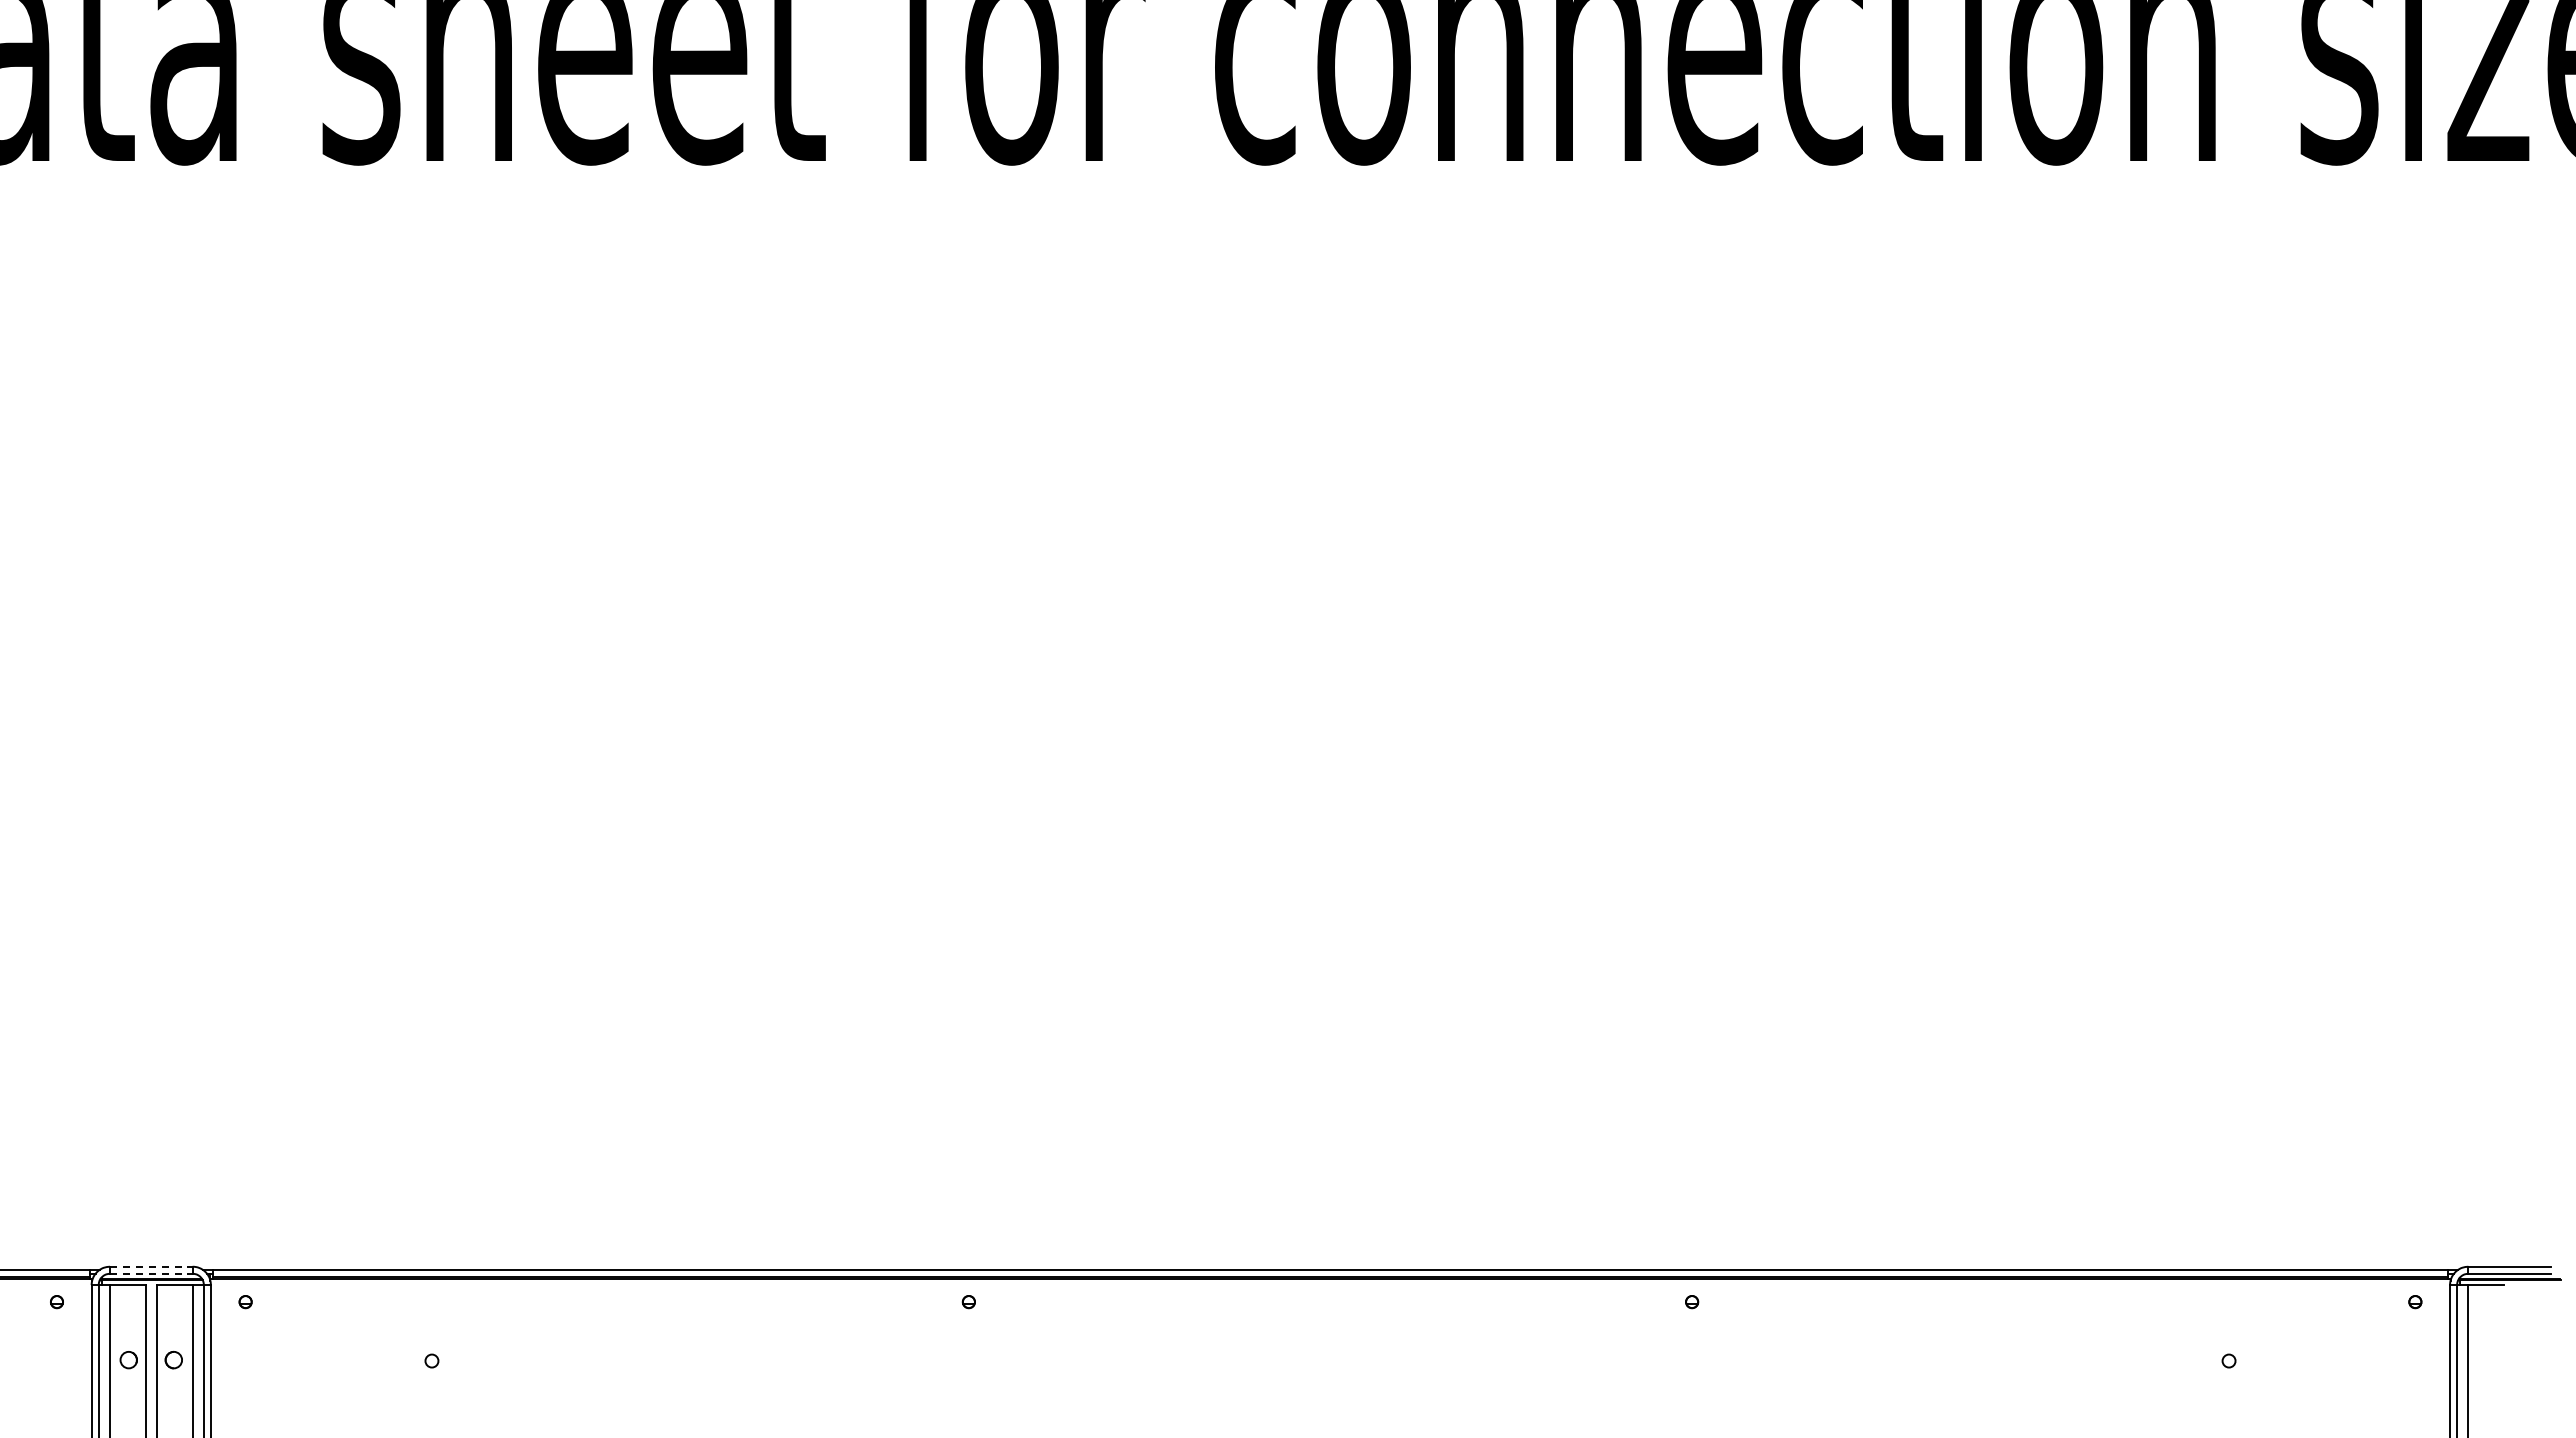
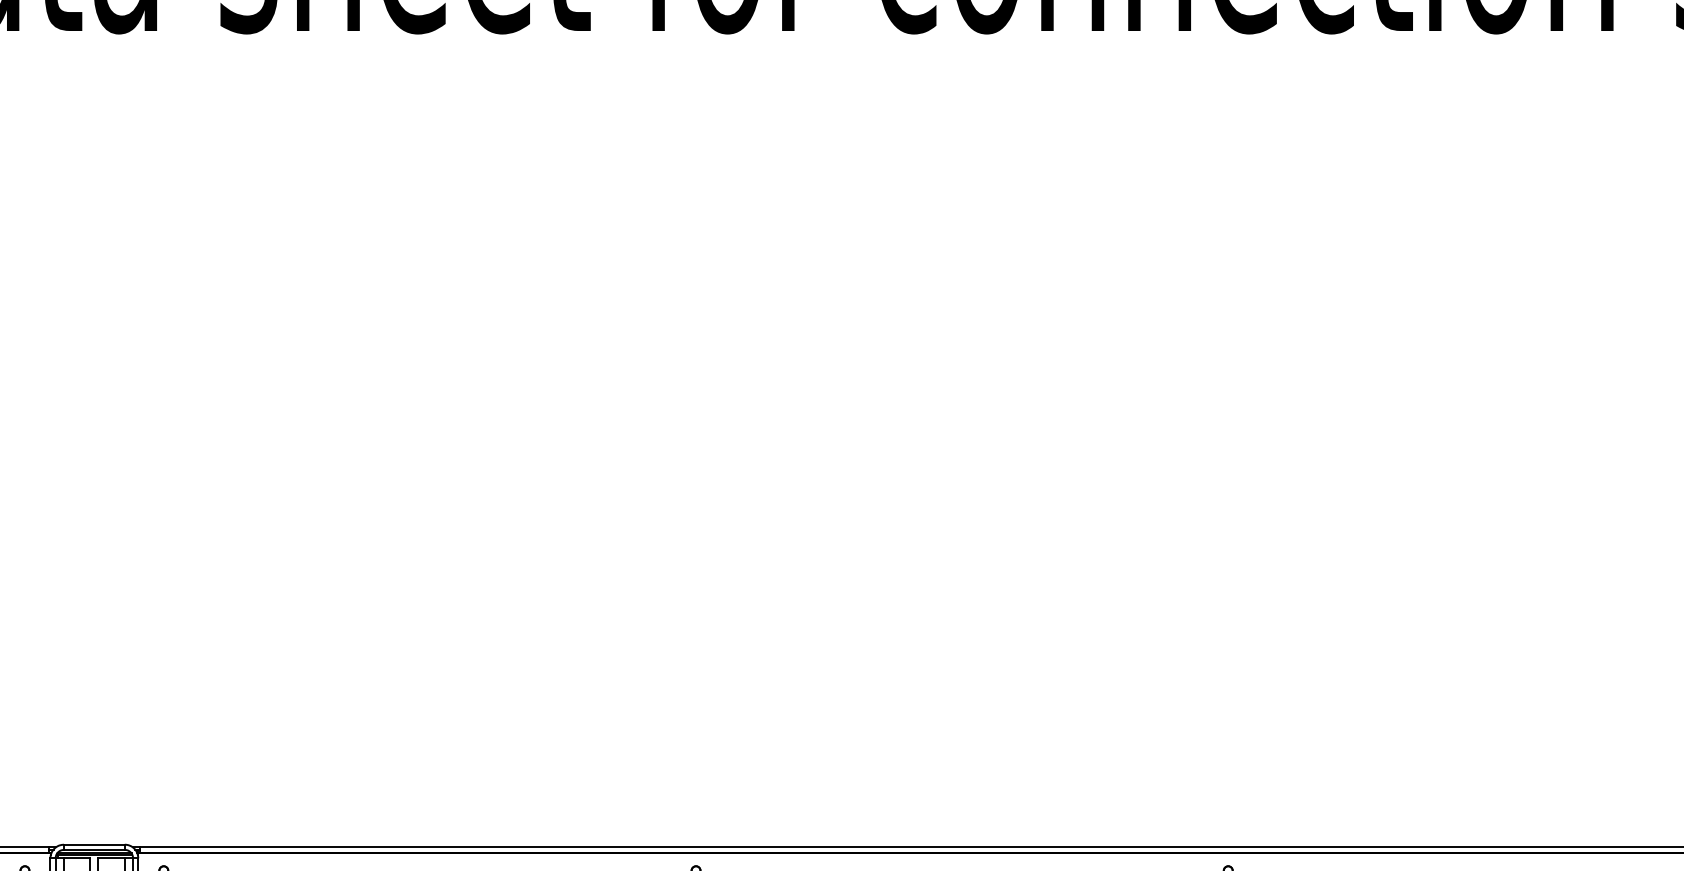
line: (151, 1266) -> (94, 844), dashed -> solid
line: (151, 1273) -> (94, 849), dashed -> solid

